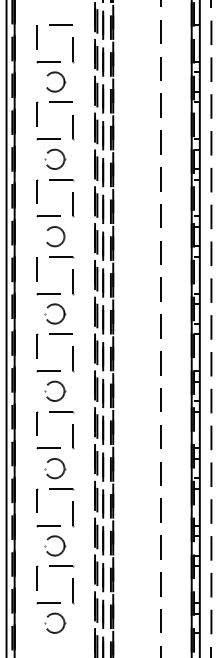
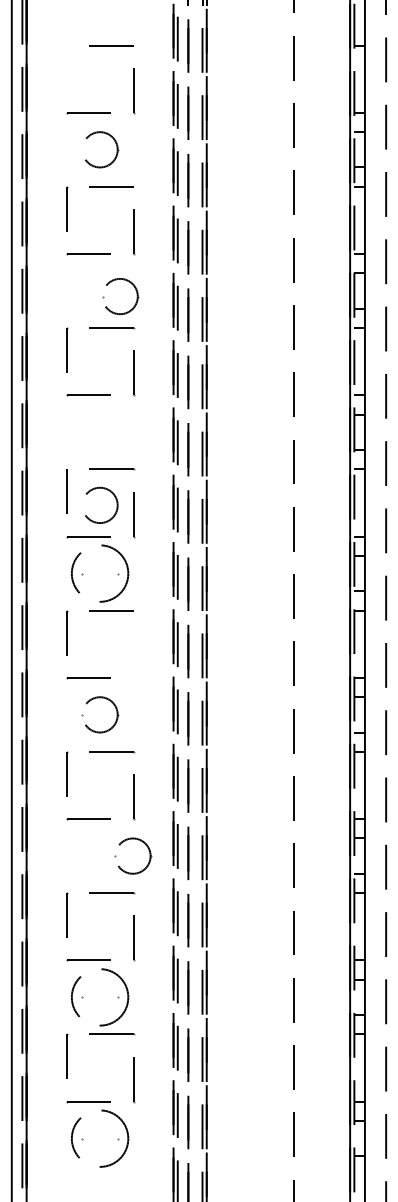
line: (36, 37) -> (66, 68), removed
part: (58, 151) -> (126, 282), moved
circle: (55, 236) -> (101, 505), moved
circle: (54, 313) -> (99, 572), size x1.6
line: (73, 359) -> (134, 656), removed
part: (60, 462) -> (143, 844), moved
circle: (54, 545) -> (99, 996), size x1.6
circle: (54, 622) -> (99, 1137), size x1.6

